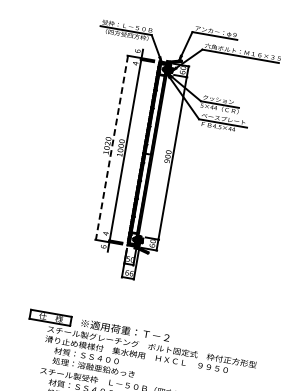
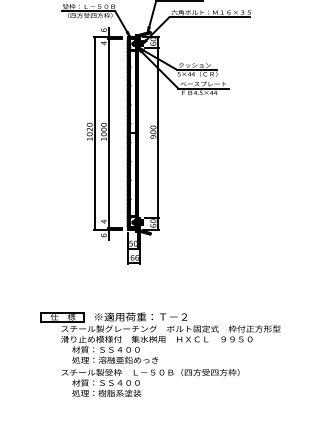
line: (111, 148) -> (94, 133), dashed -> solid

